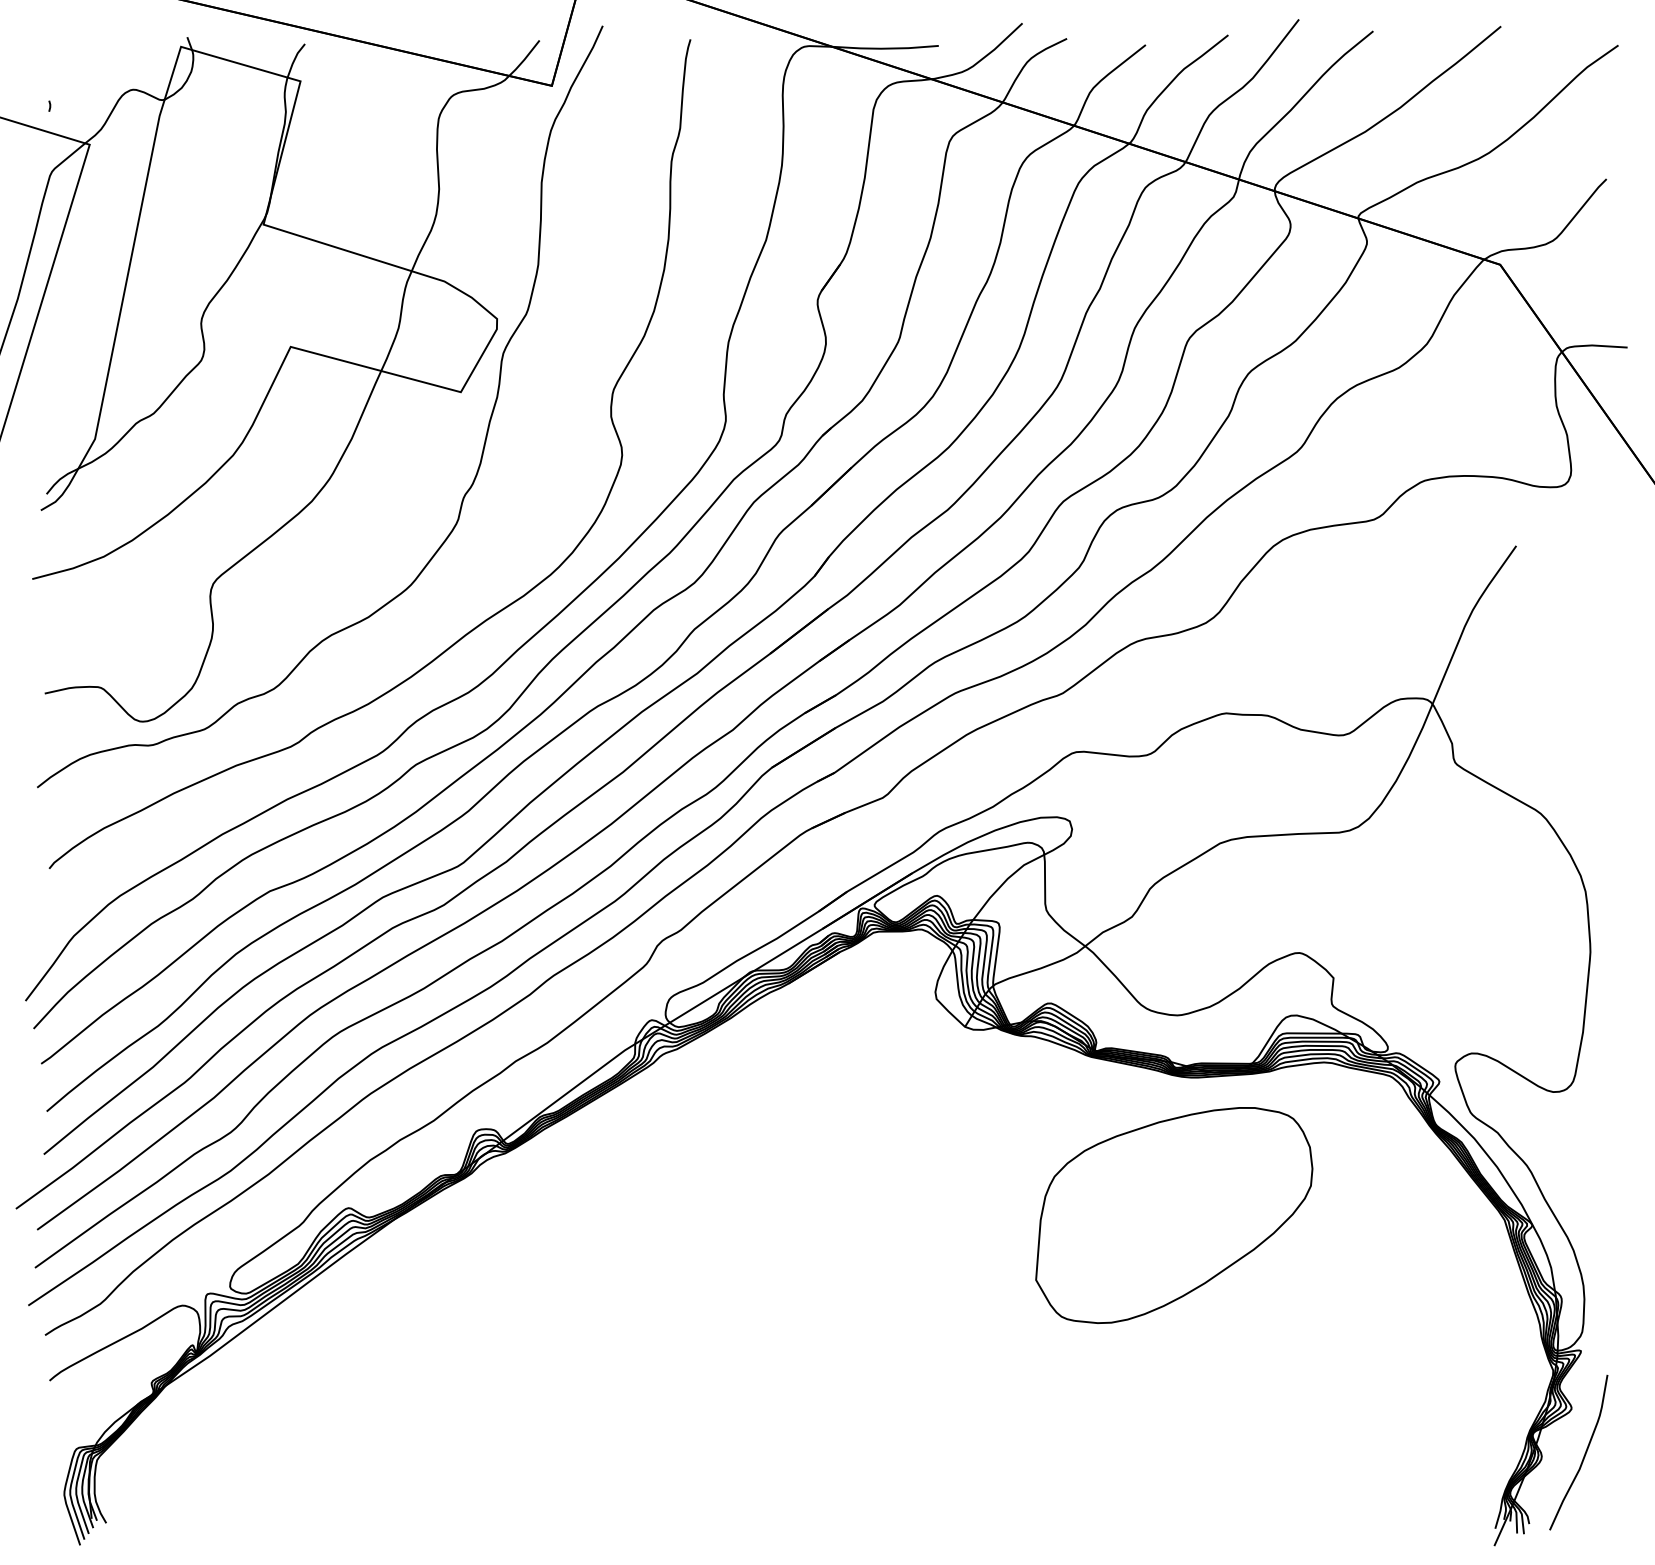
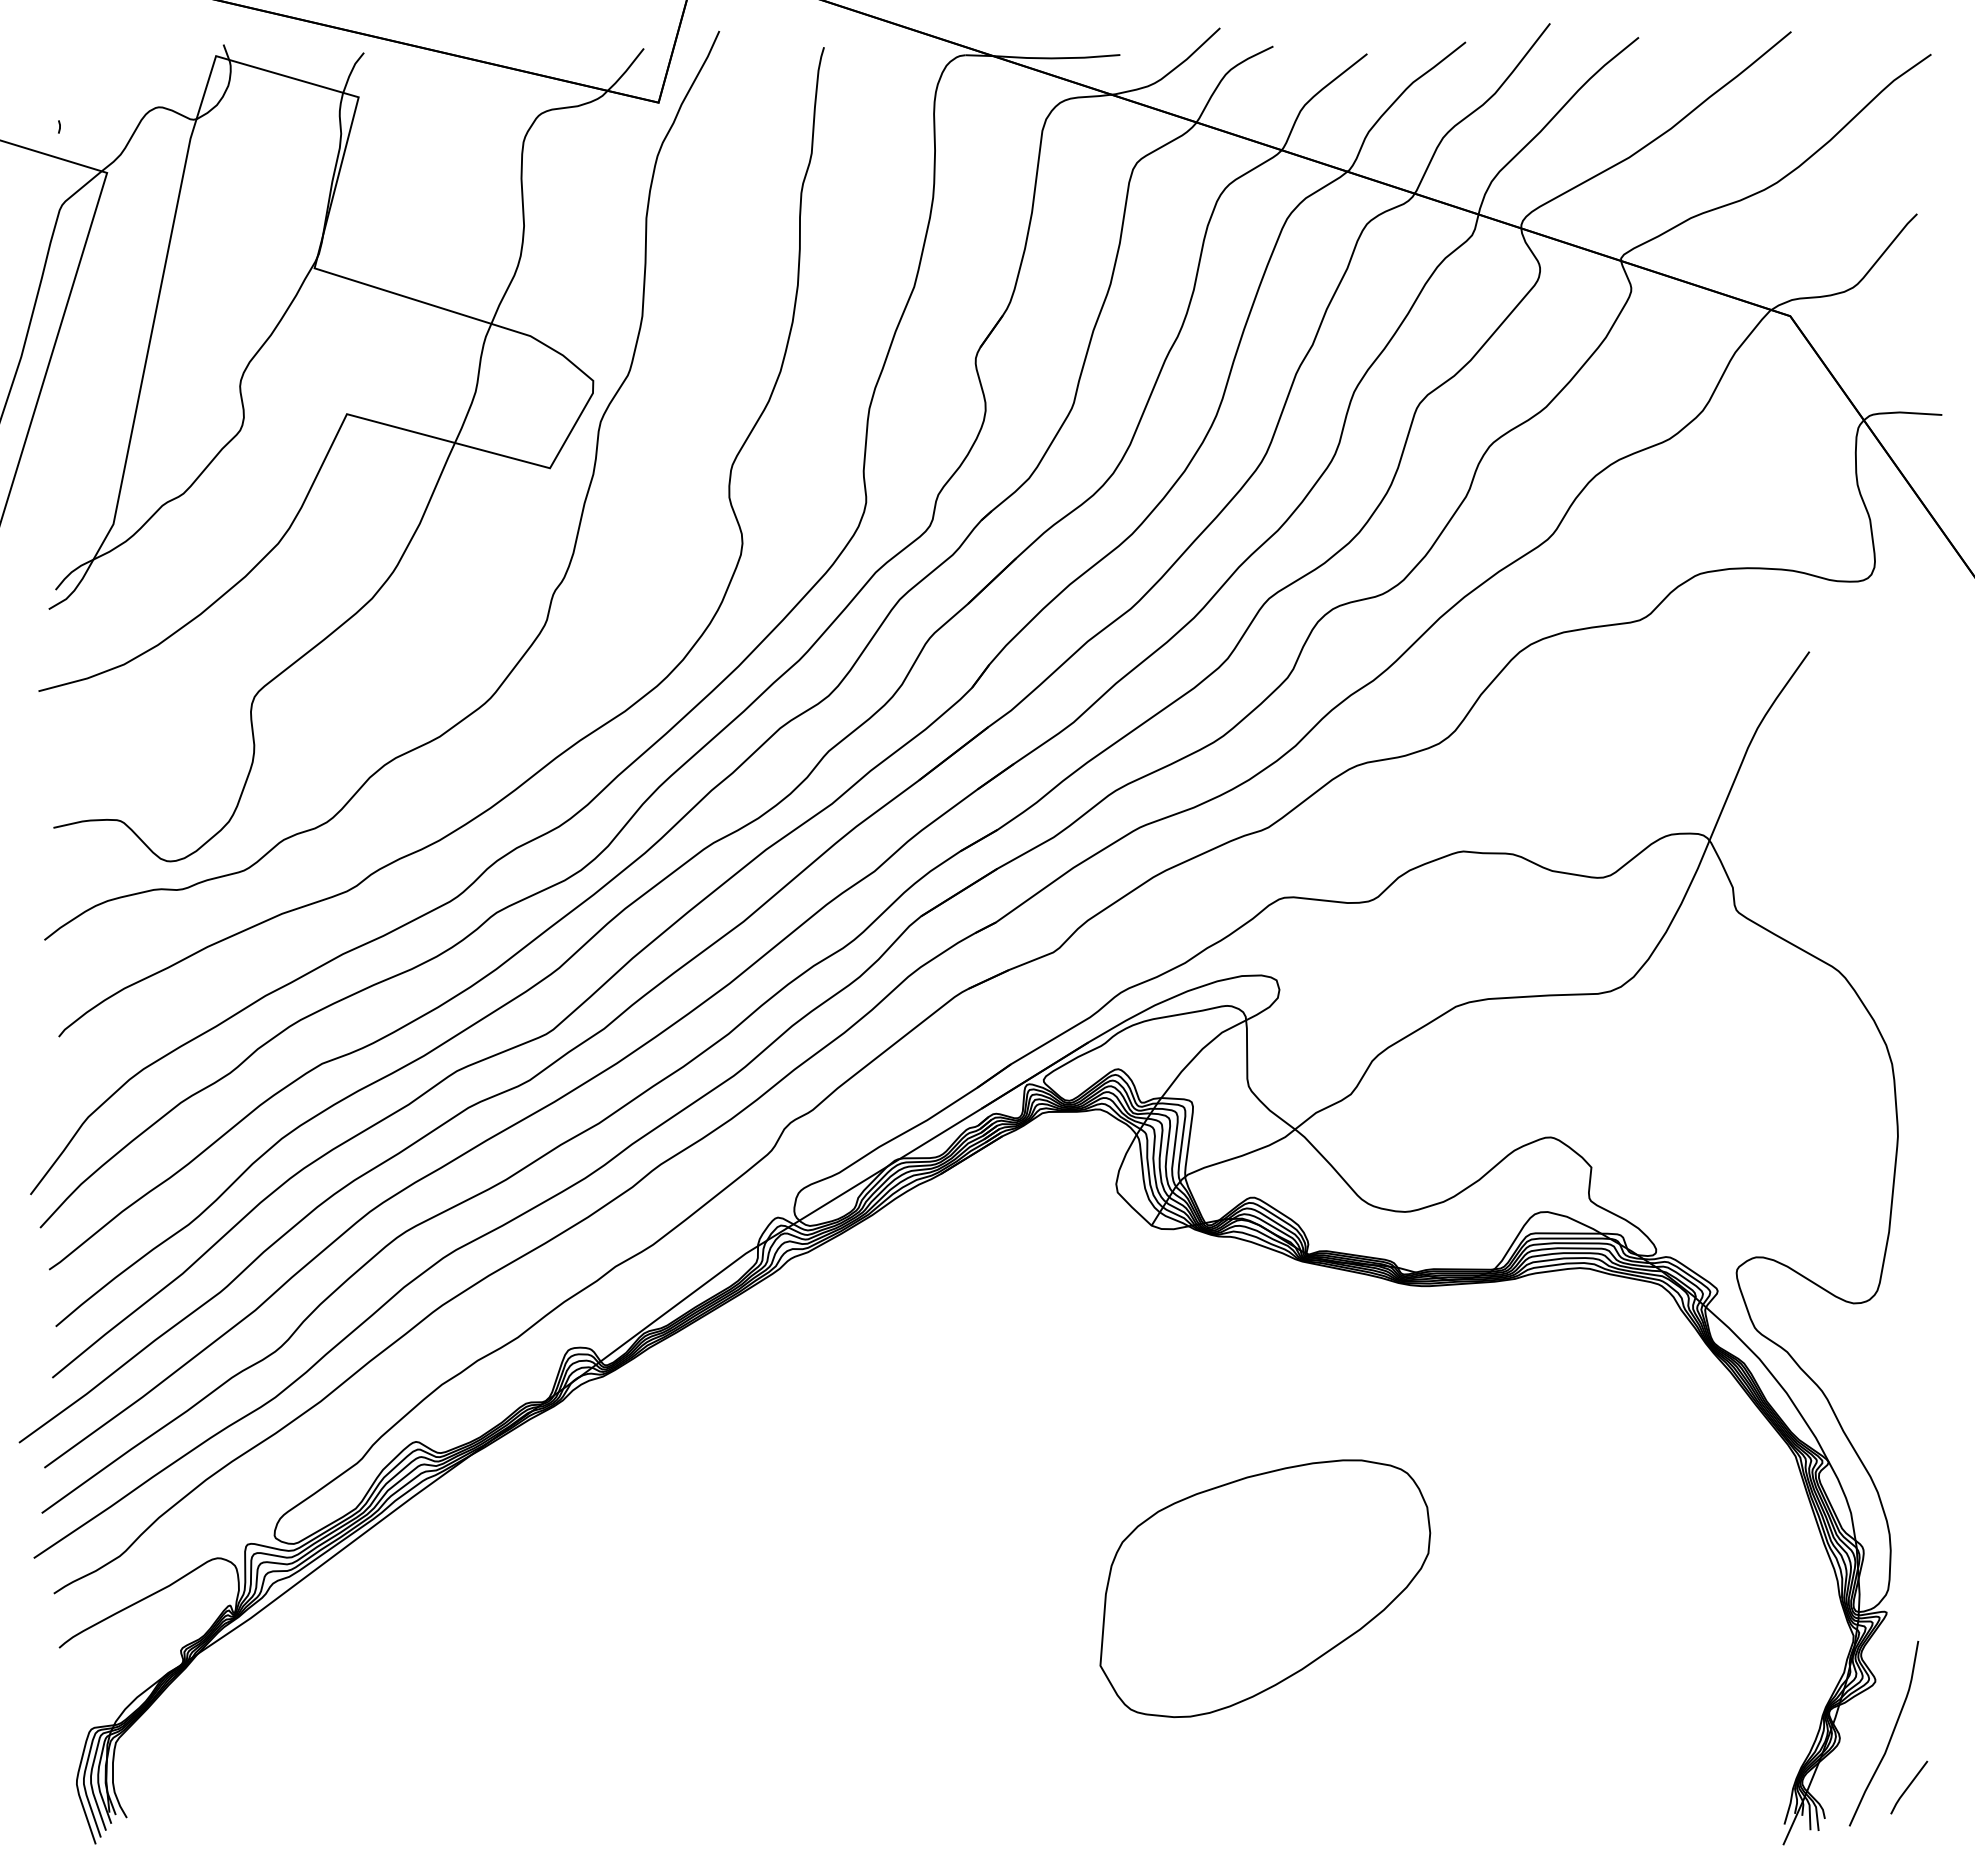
part: (1174, 1215) -> (1265, 1588), moved
line: (1600, 1497) -> (1909, 1787), added

